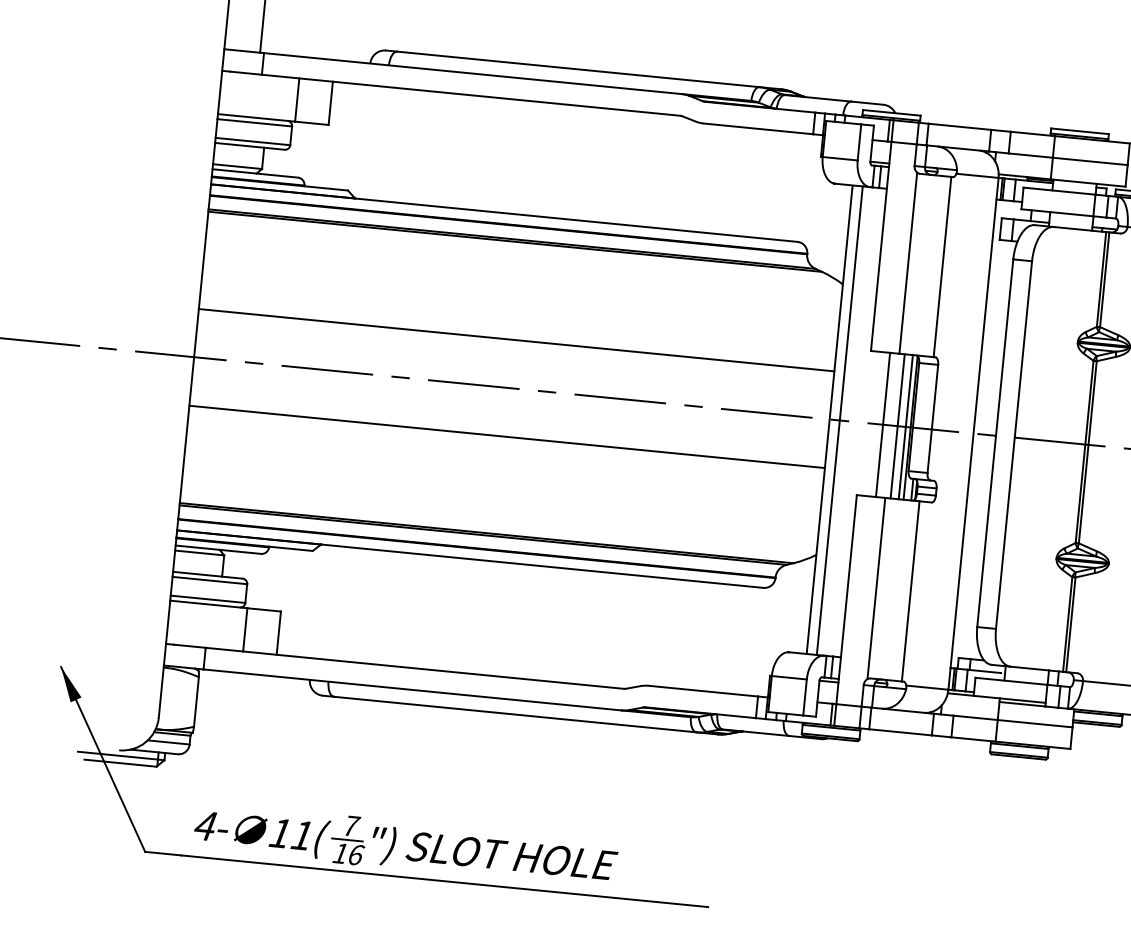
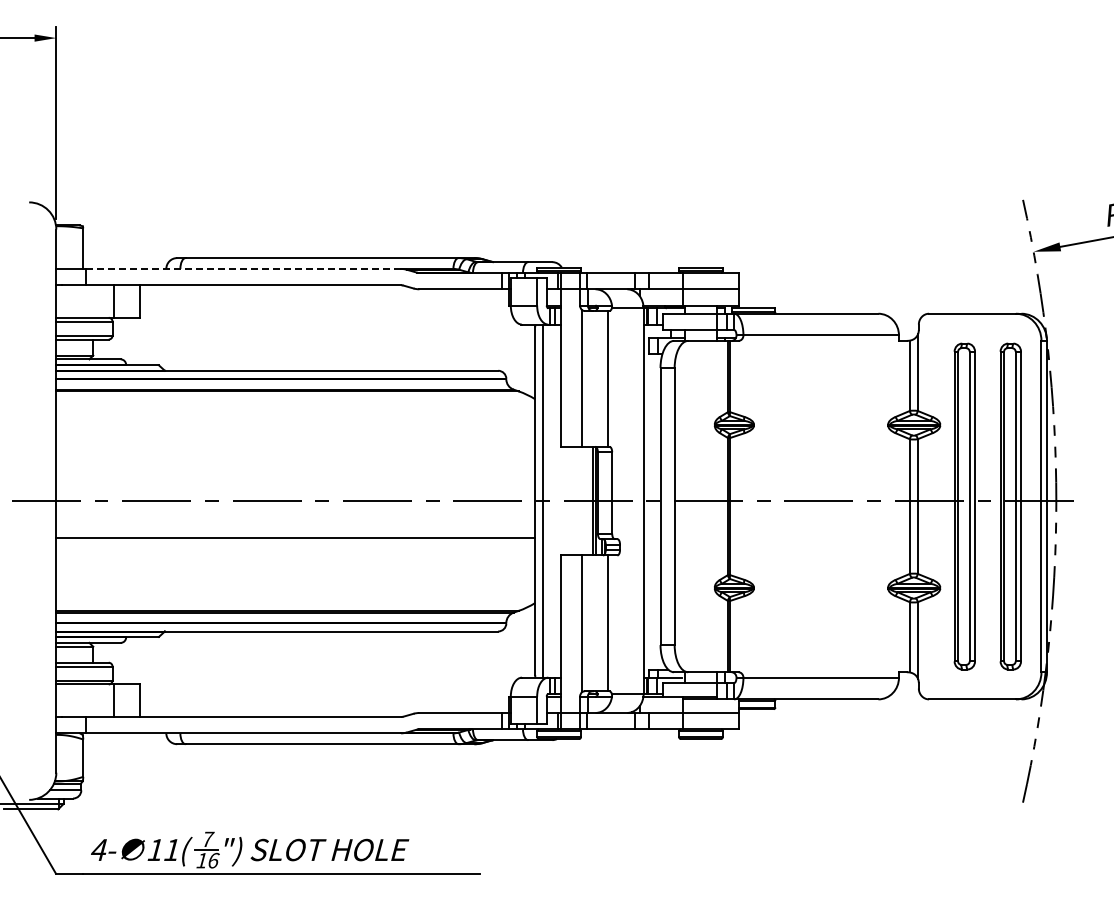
line: (474, 73) -> (244, 268), solid -> dashed
line: (516, 339) -> (295, 464), removed
line: (883, 424) -> (575, 500), removed
line: (897, 425) -> (586, 500), removed

